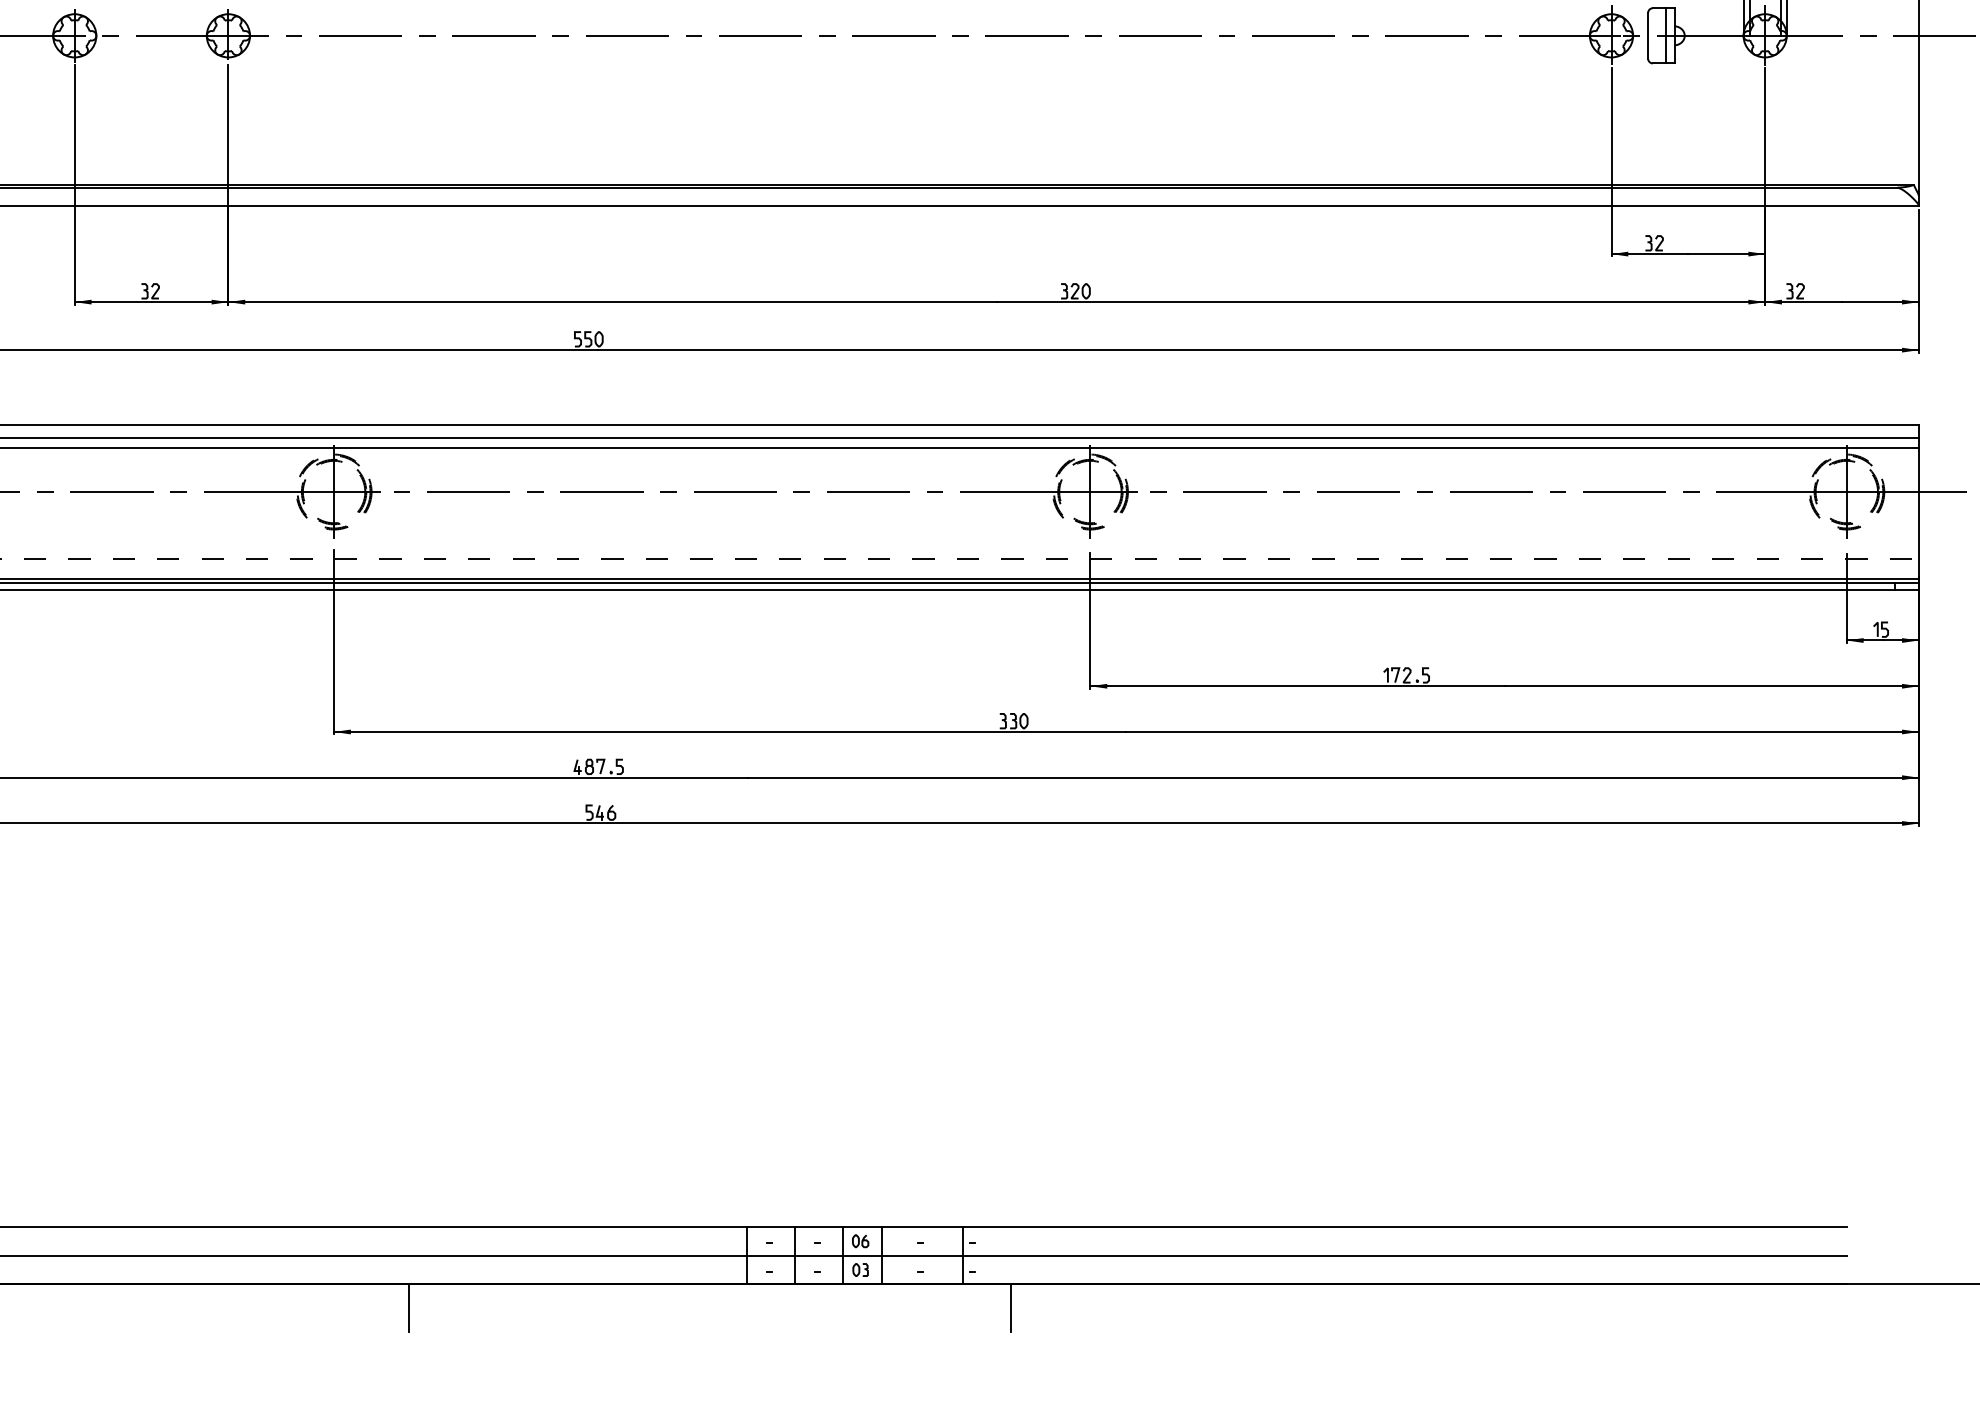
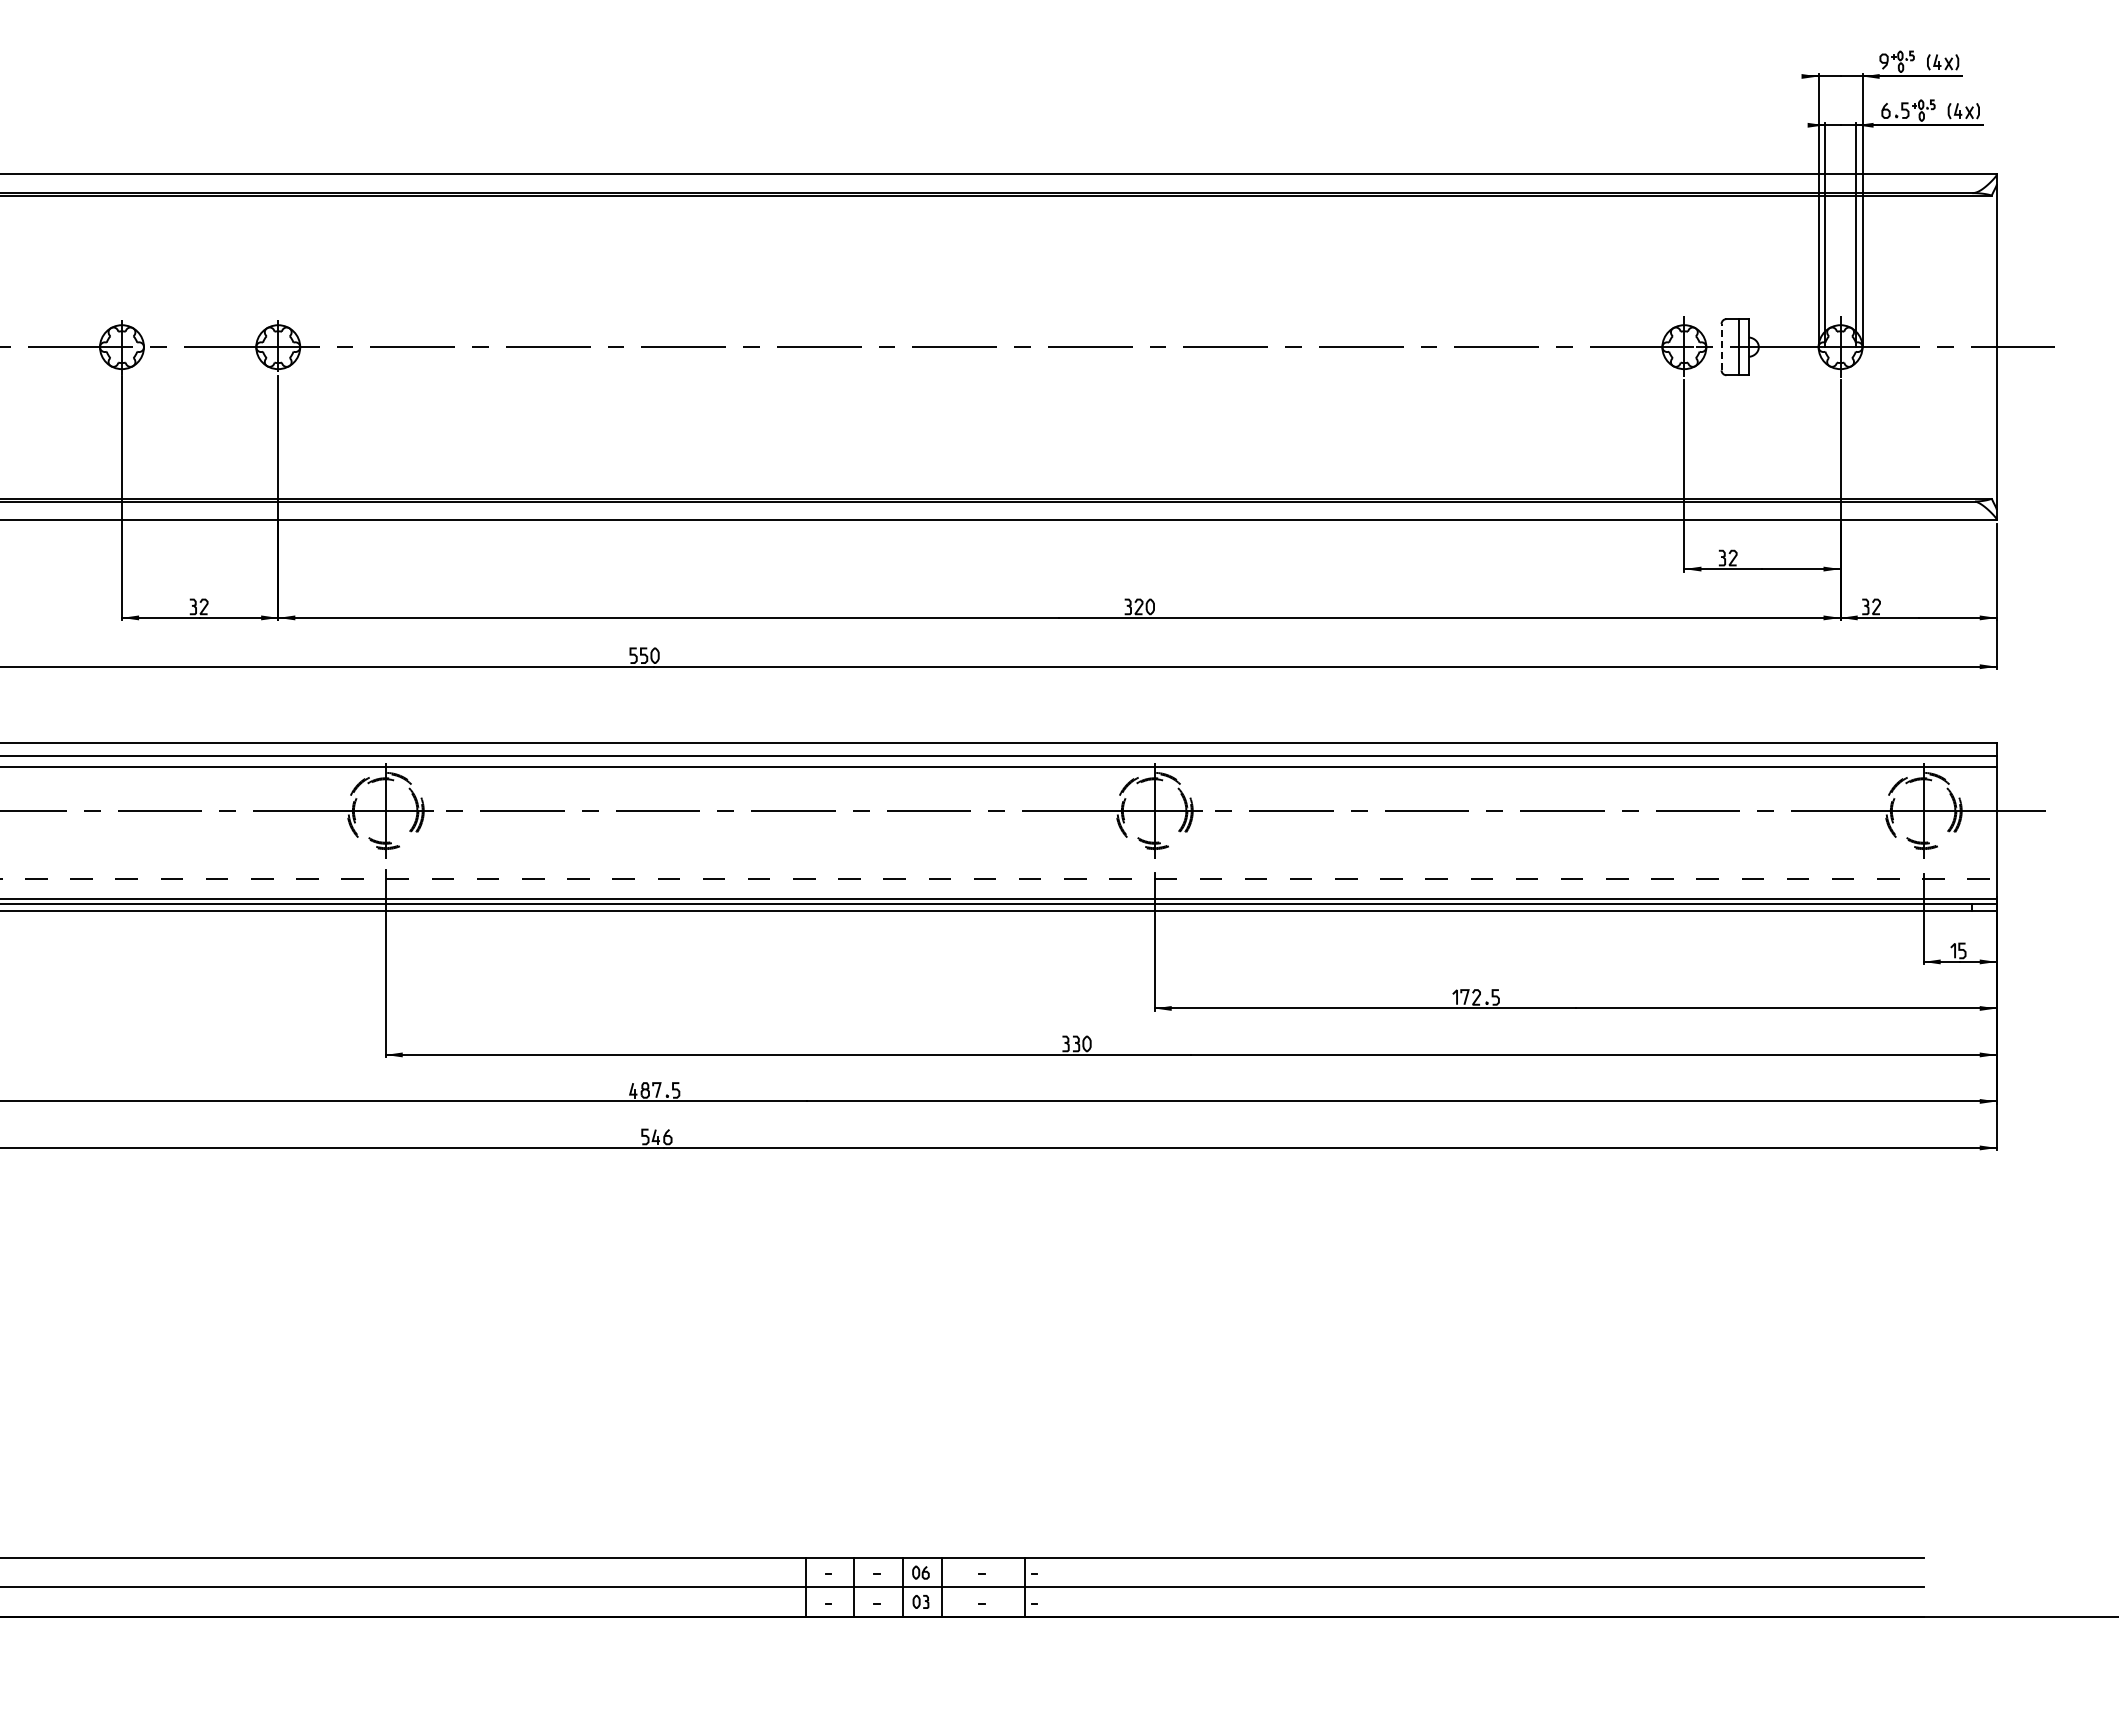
line: (1648, 35) -> (1721, 346), solid -> dashed
line: (408, 1307) -> (461, 1640), removed
line: (1011, 1307) -> (1074, 1640), removed

